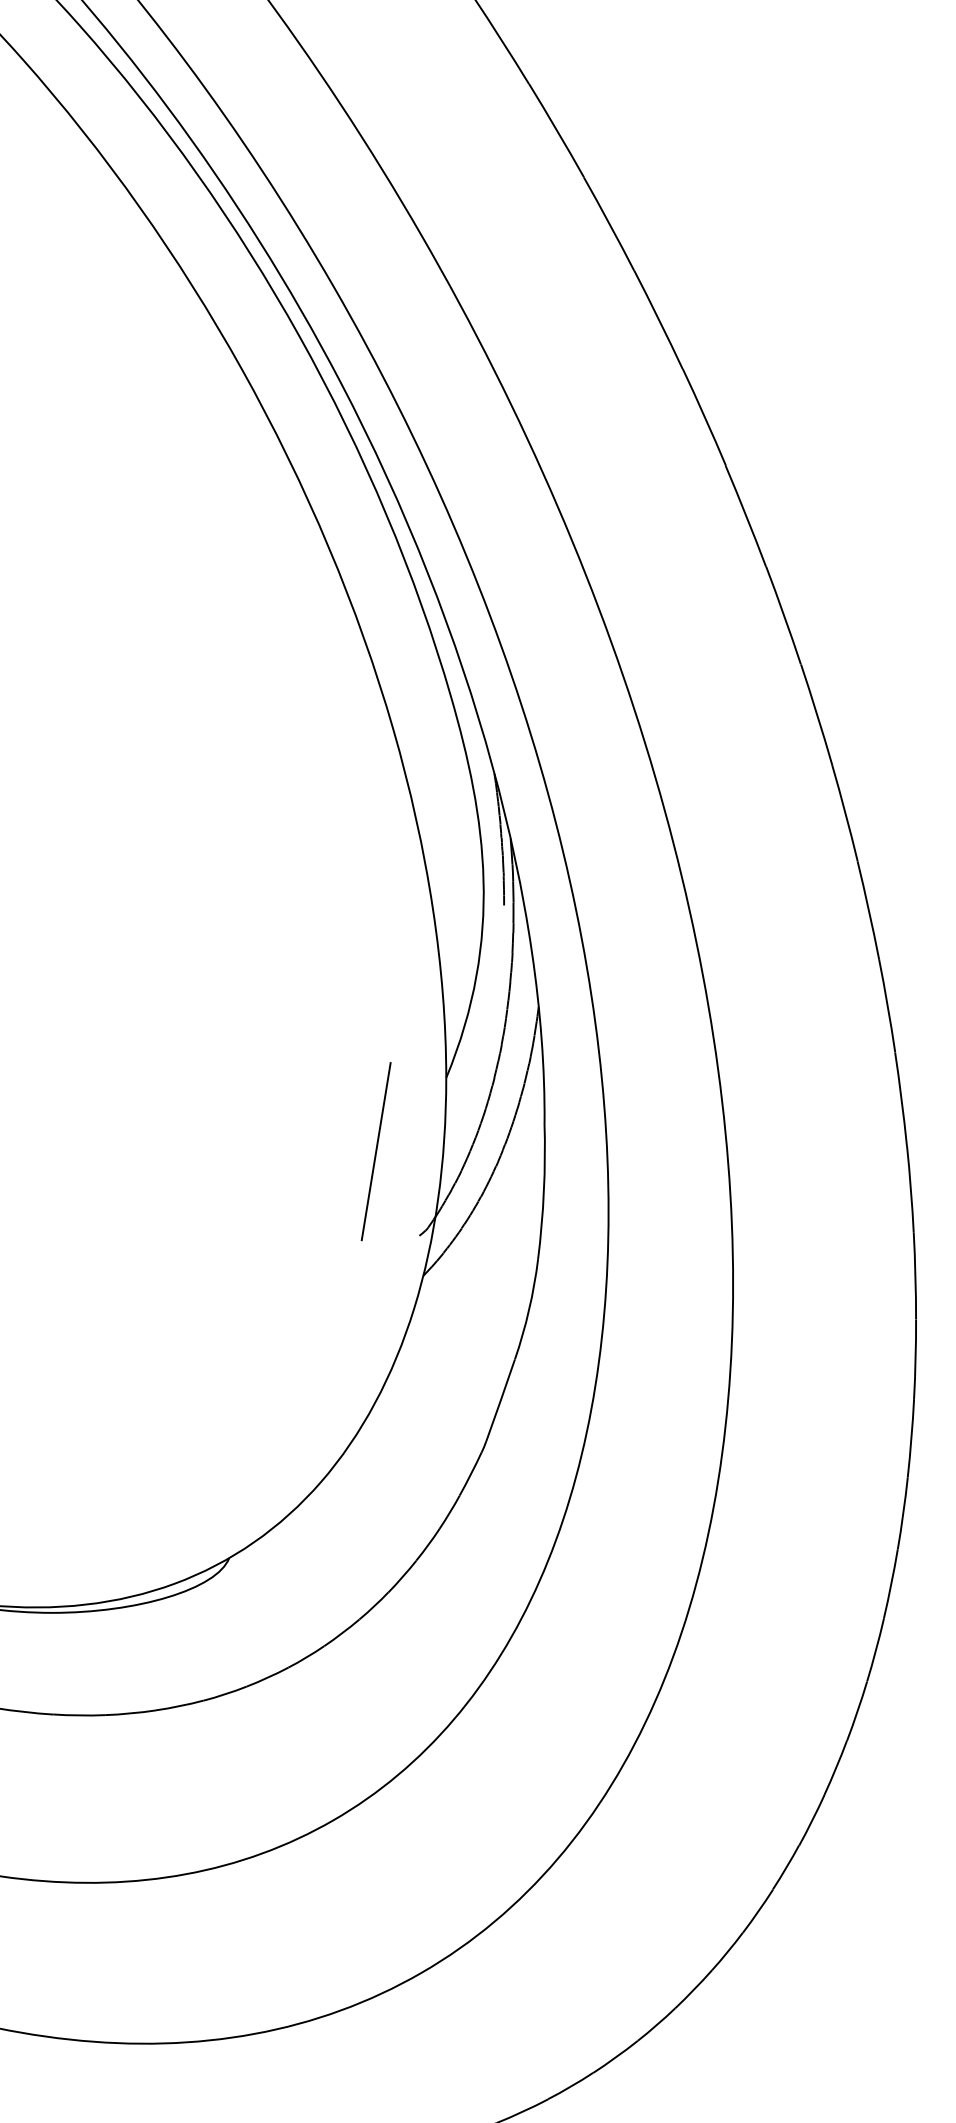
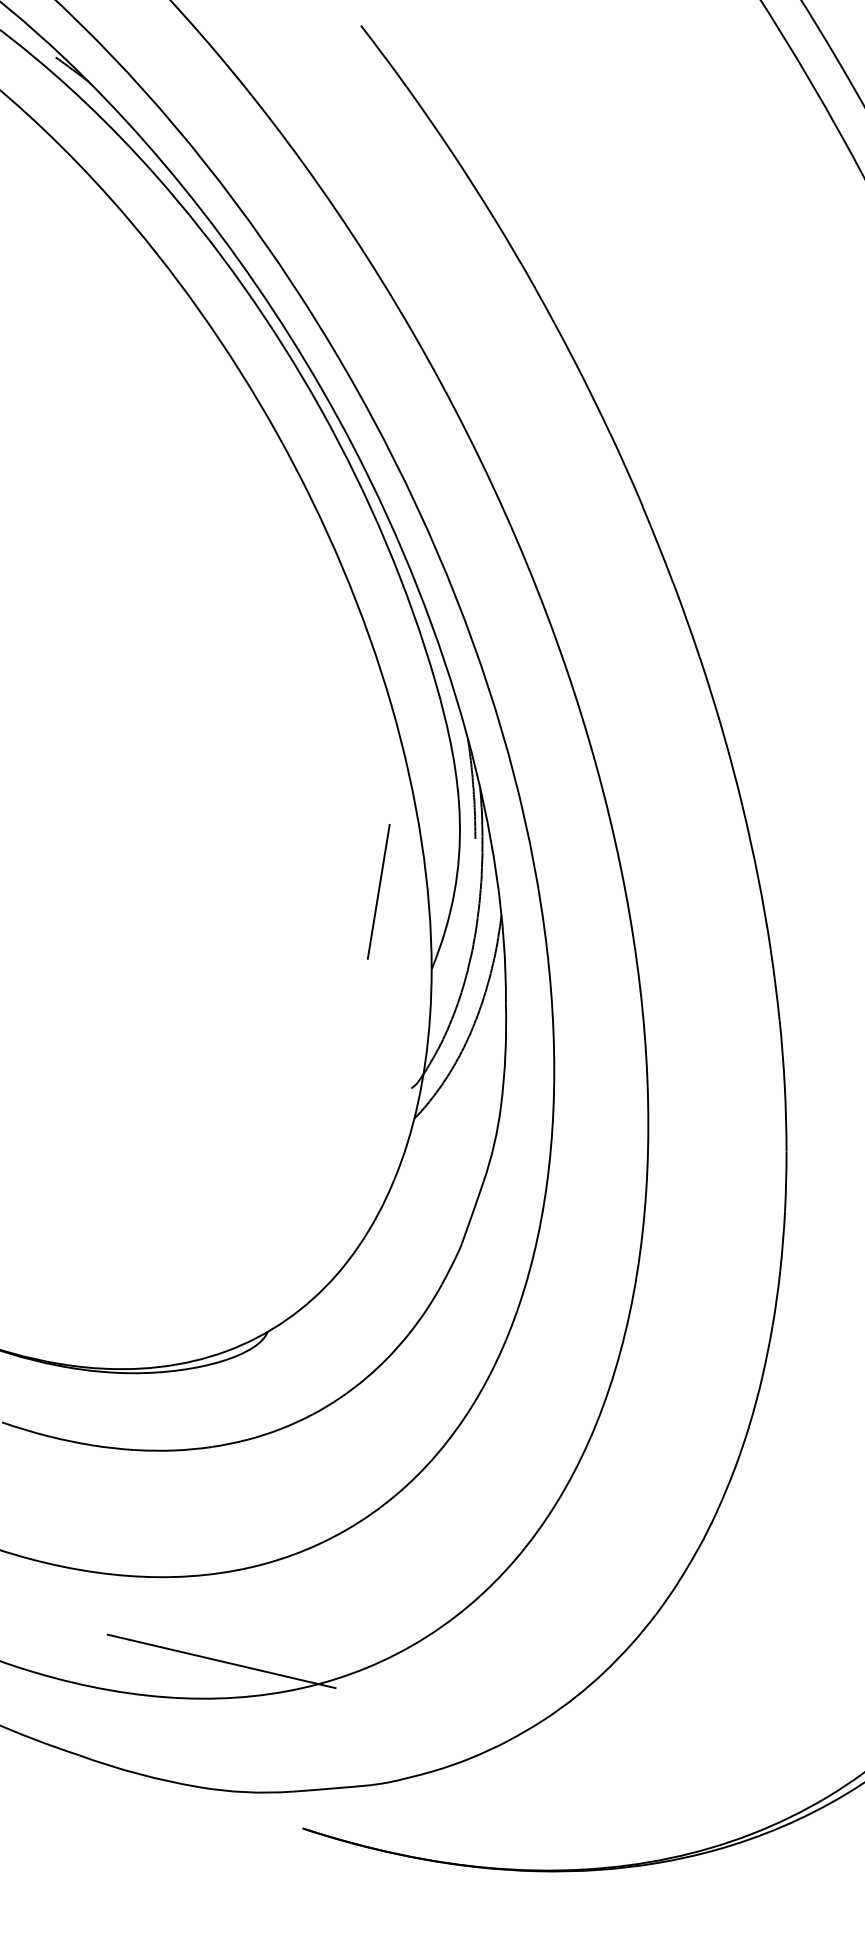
line: (375, 1151) -> (378, 891), moved
line: (168, 1994) -> (221, 1661), added

